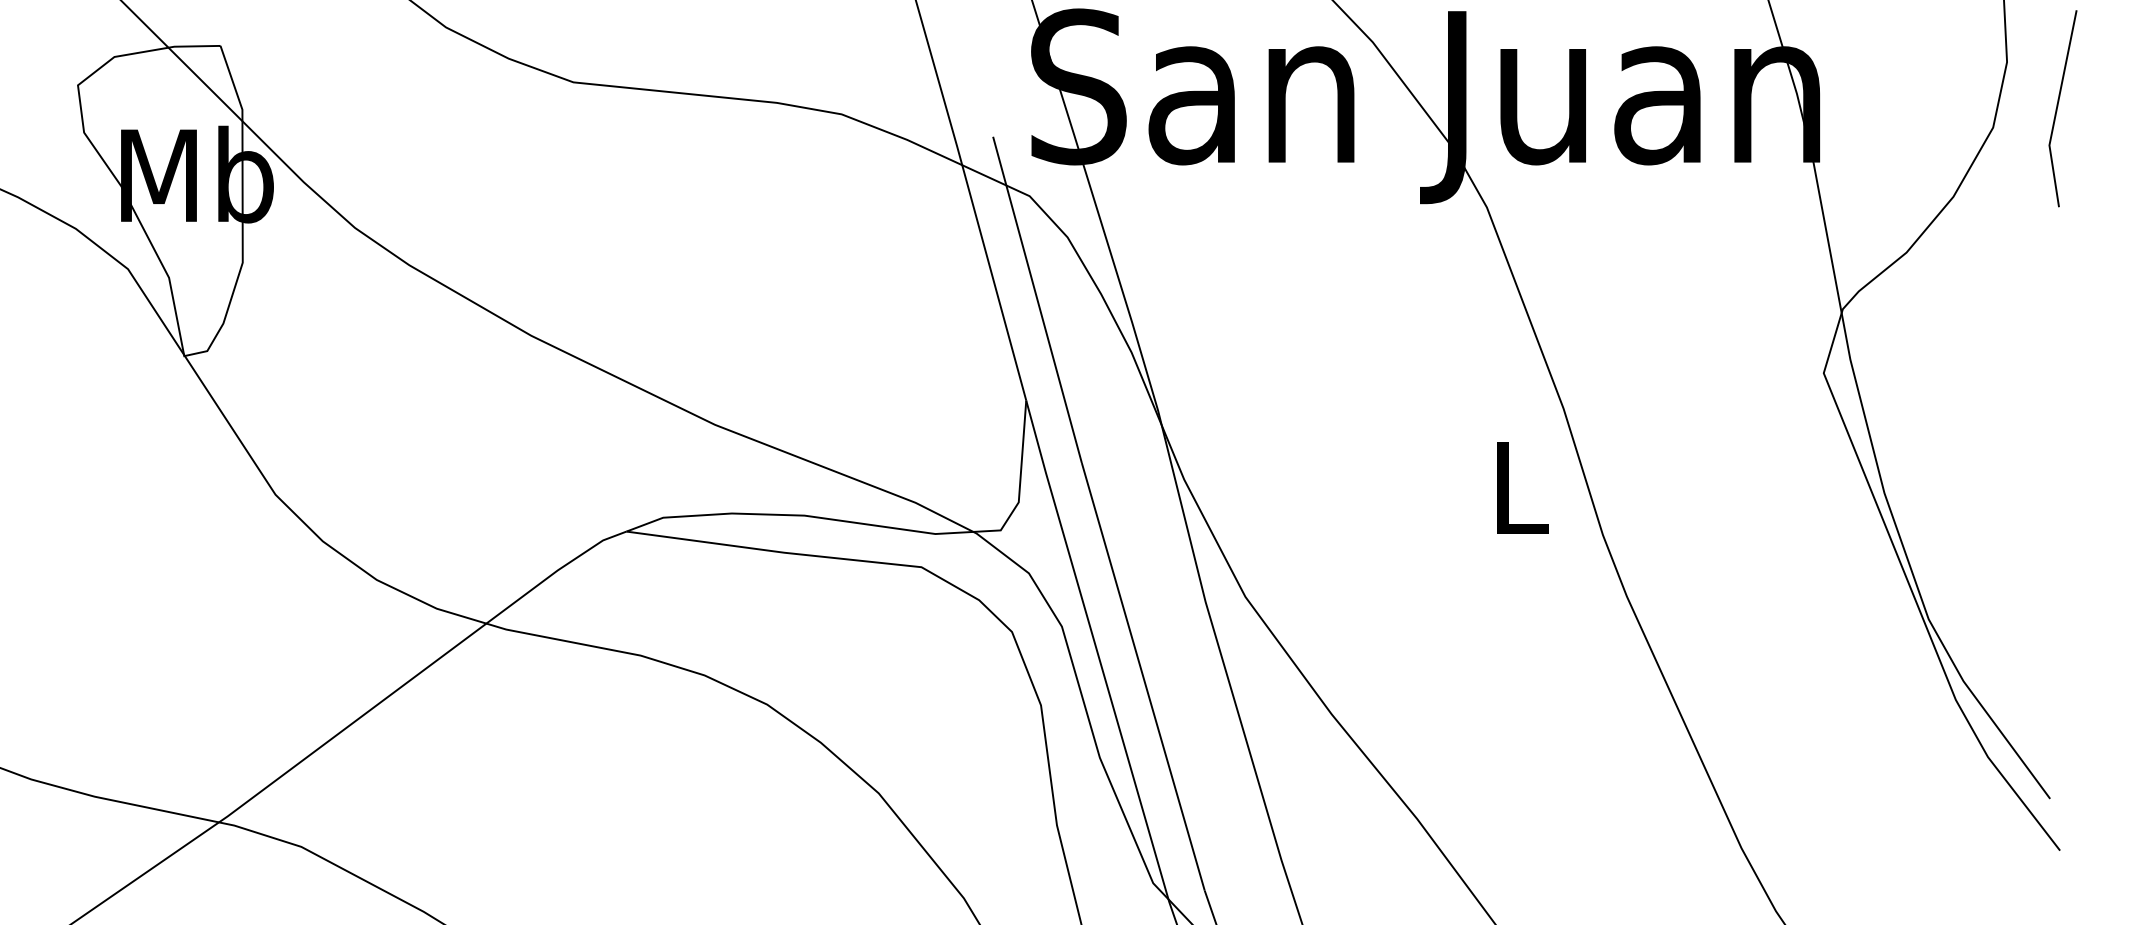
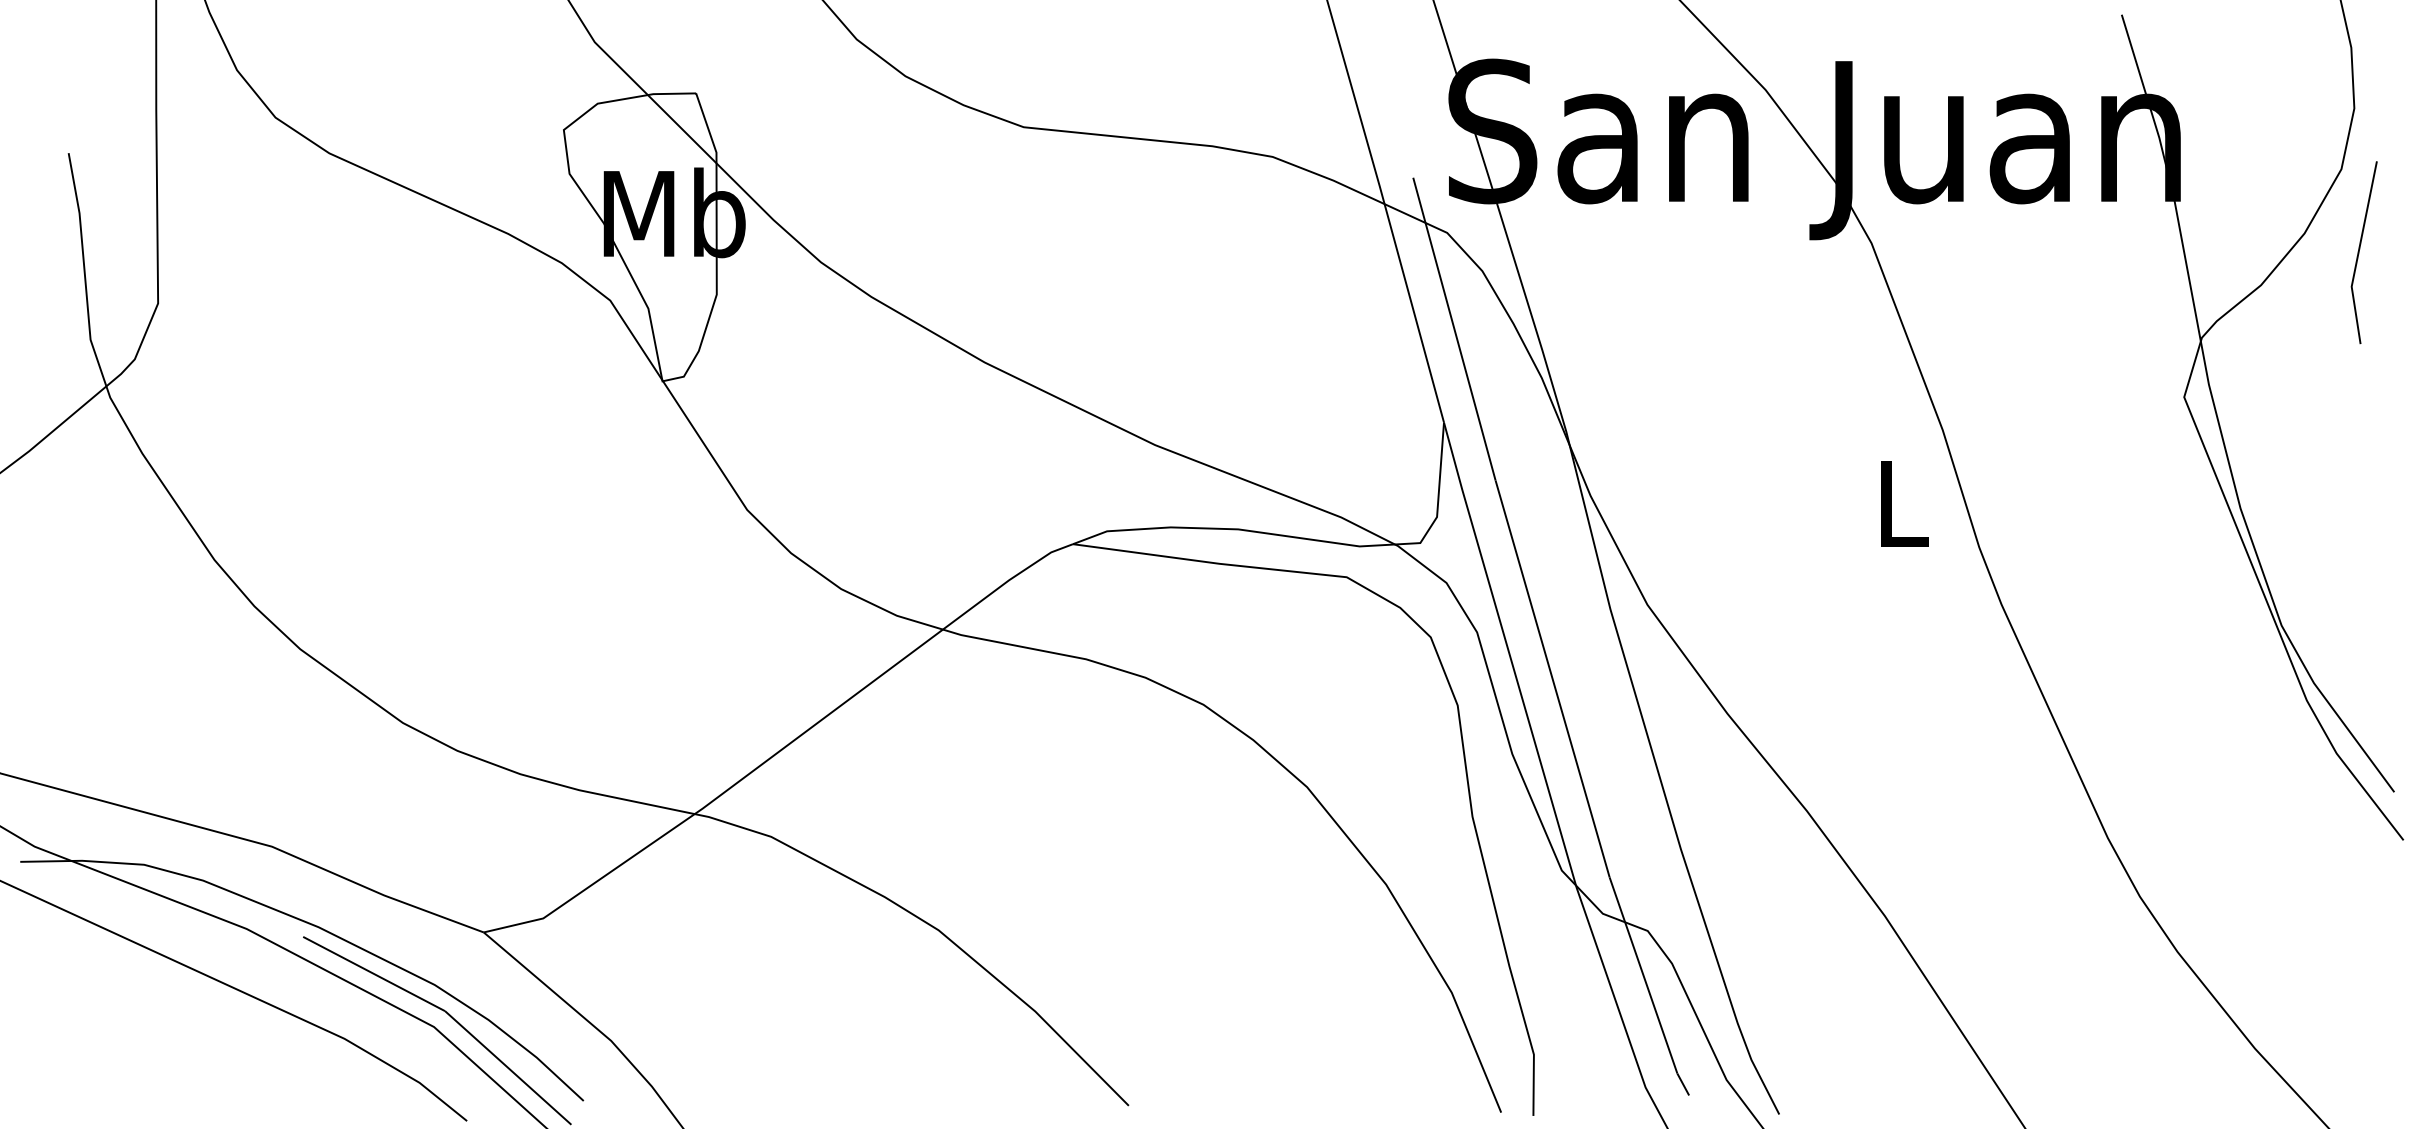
line: (2057, 108) -> (2359, 252), moved

